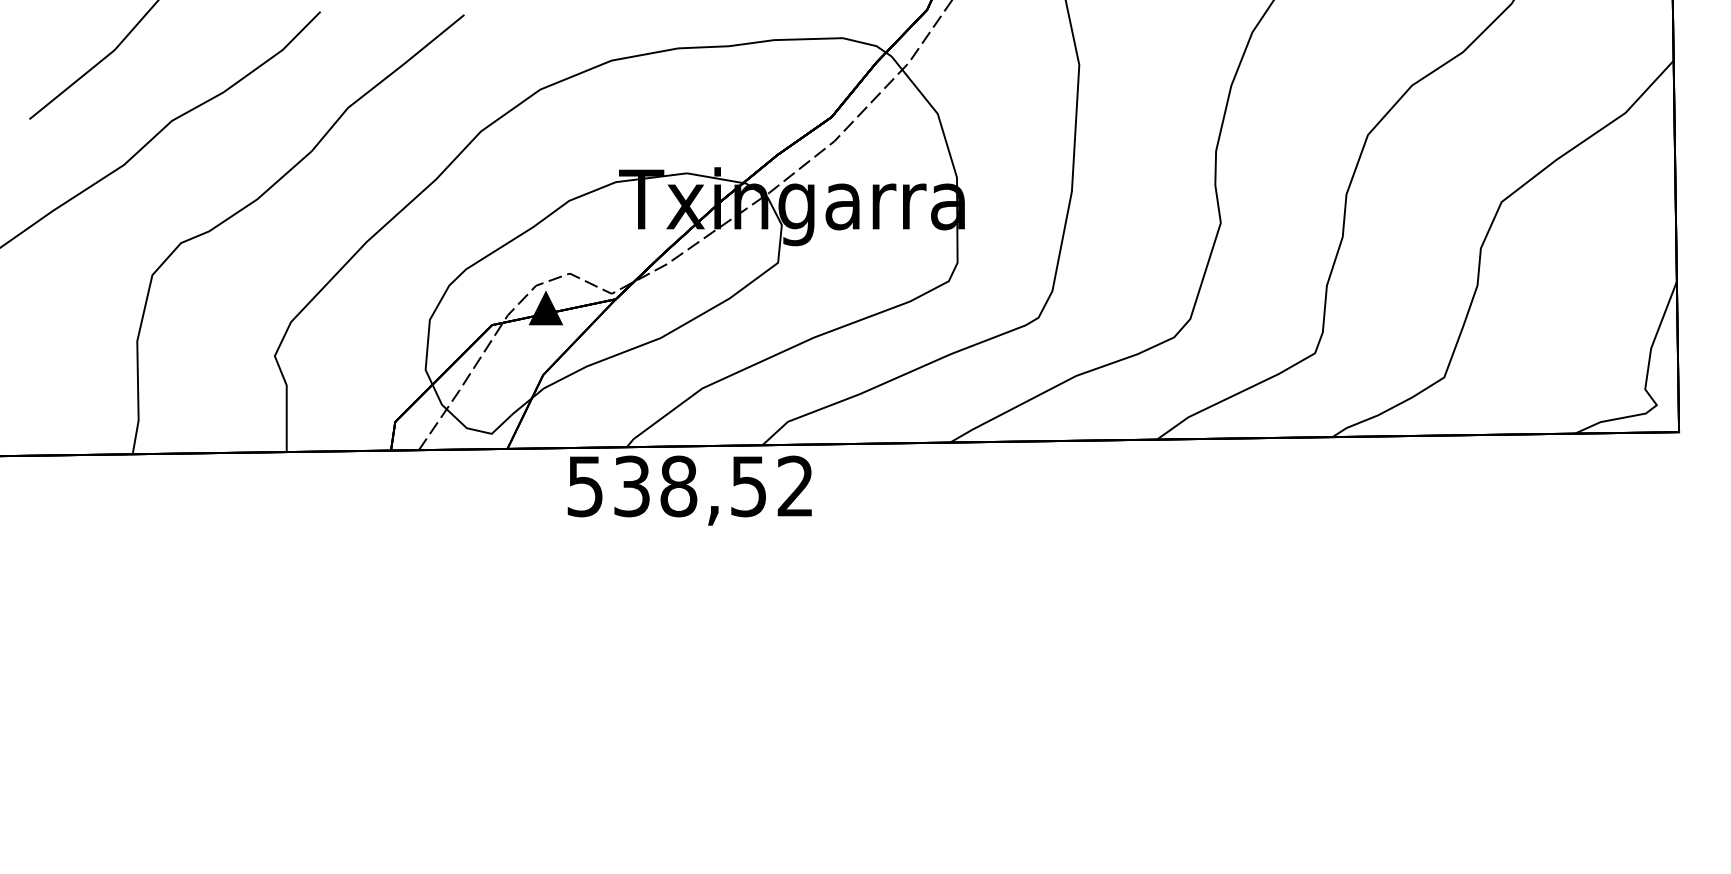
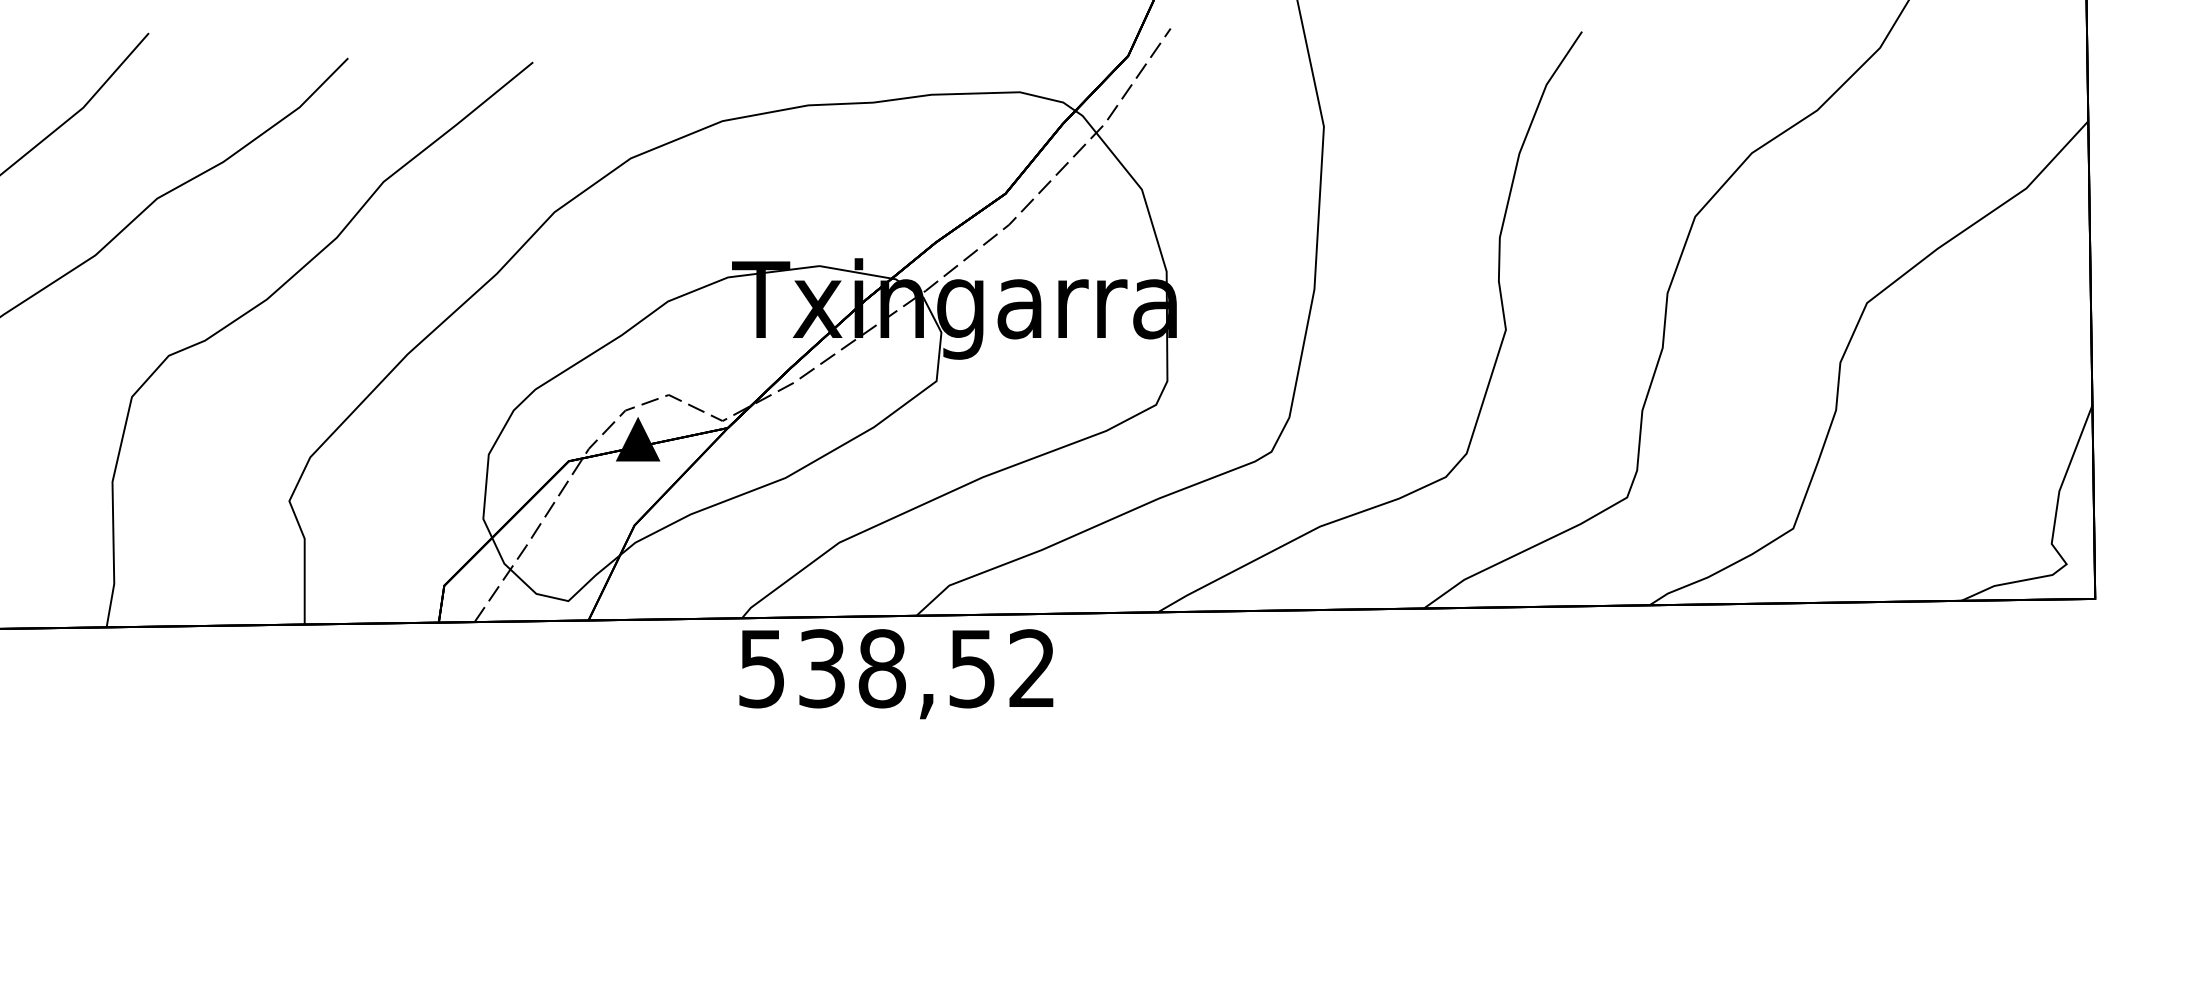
text: (689, 490) -> (895, 673), moved

